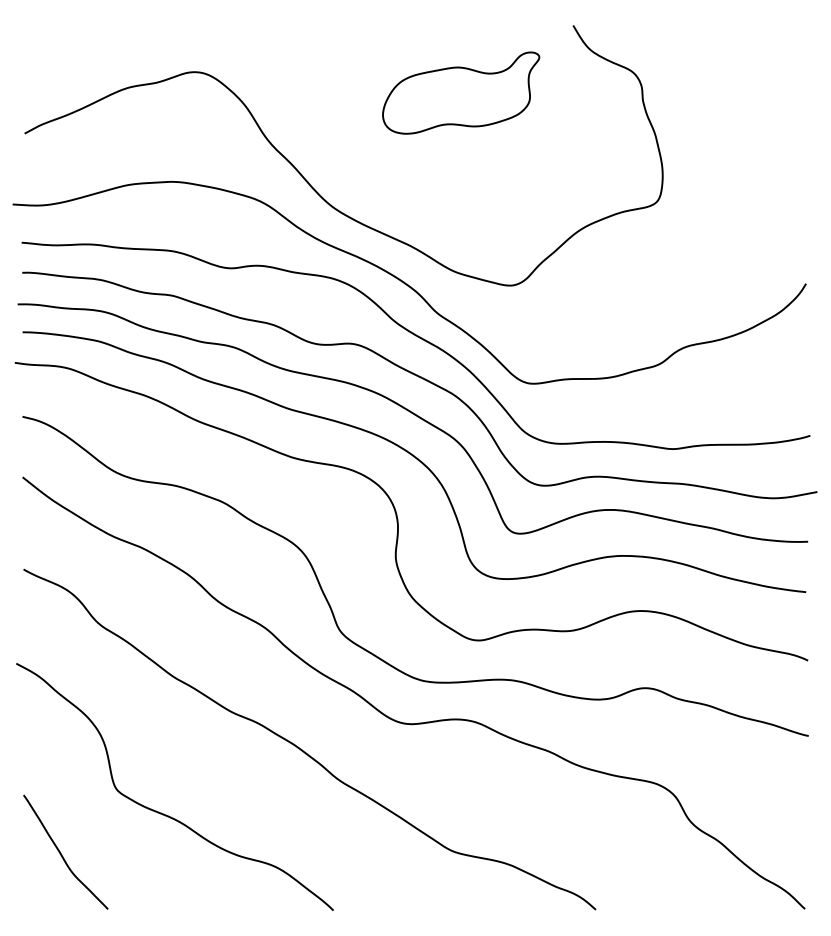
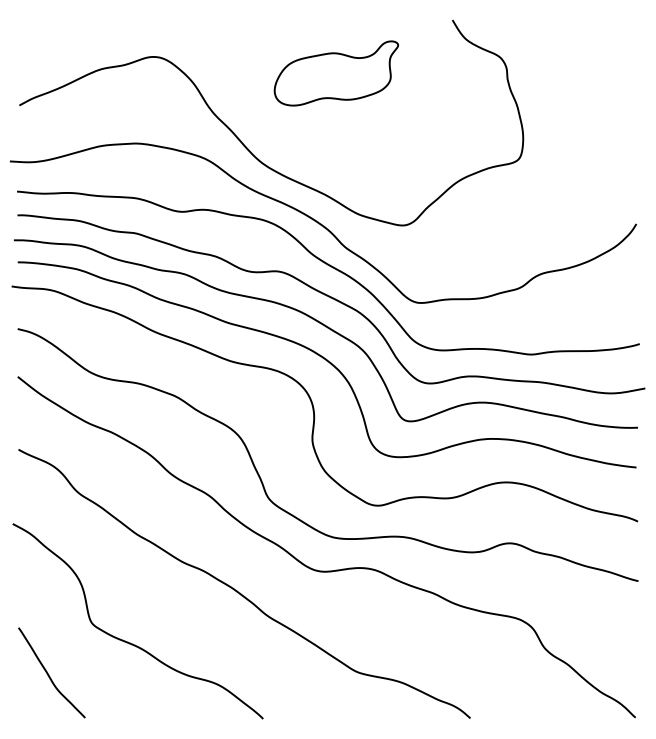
part: (461, 92) -> (336, 73), moved

